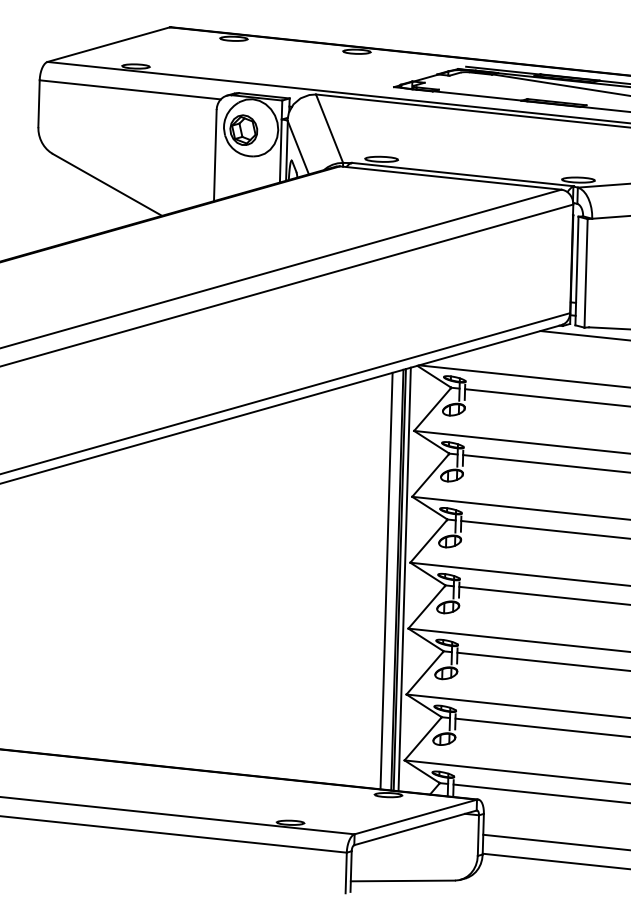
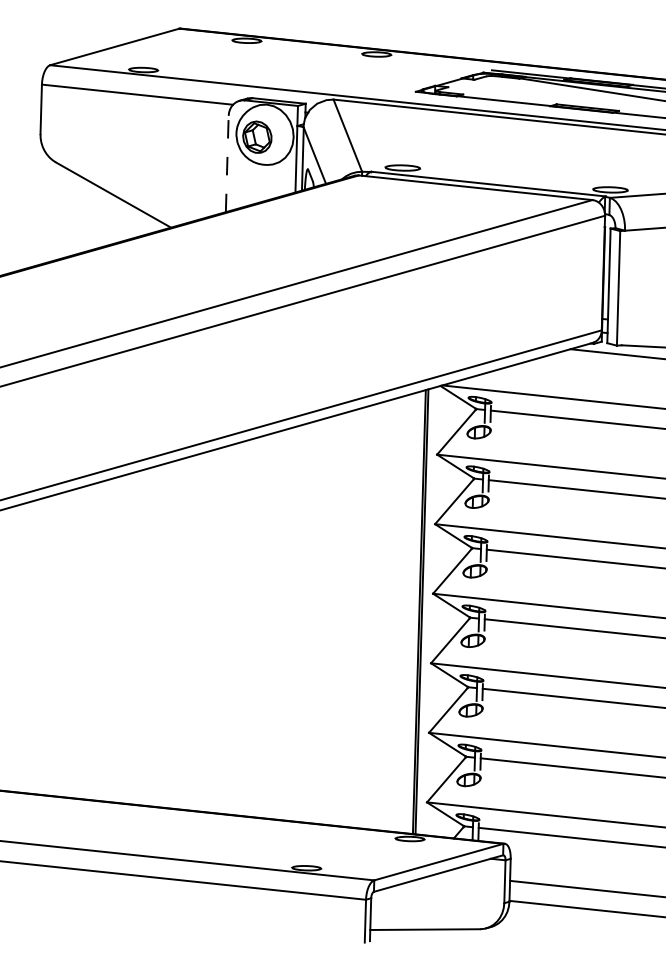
line: (215, 155) -> (227, 163), solid -> dashed
line: (404, 579) -> (426, 611), removed
line: (386, 580) -> (407, 612), removed

